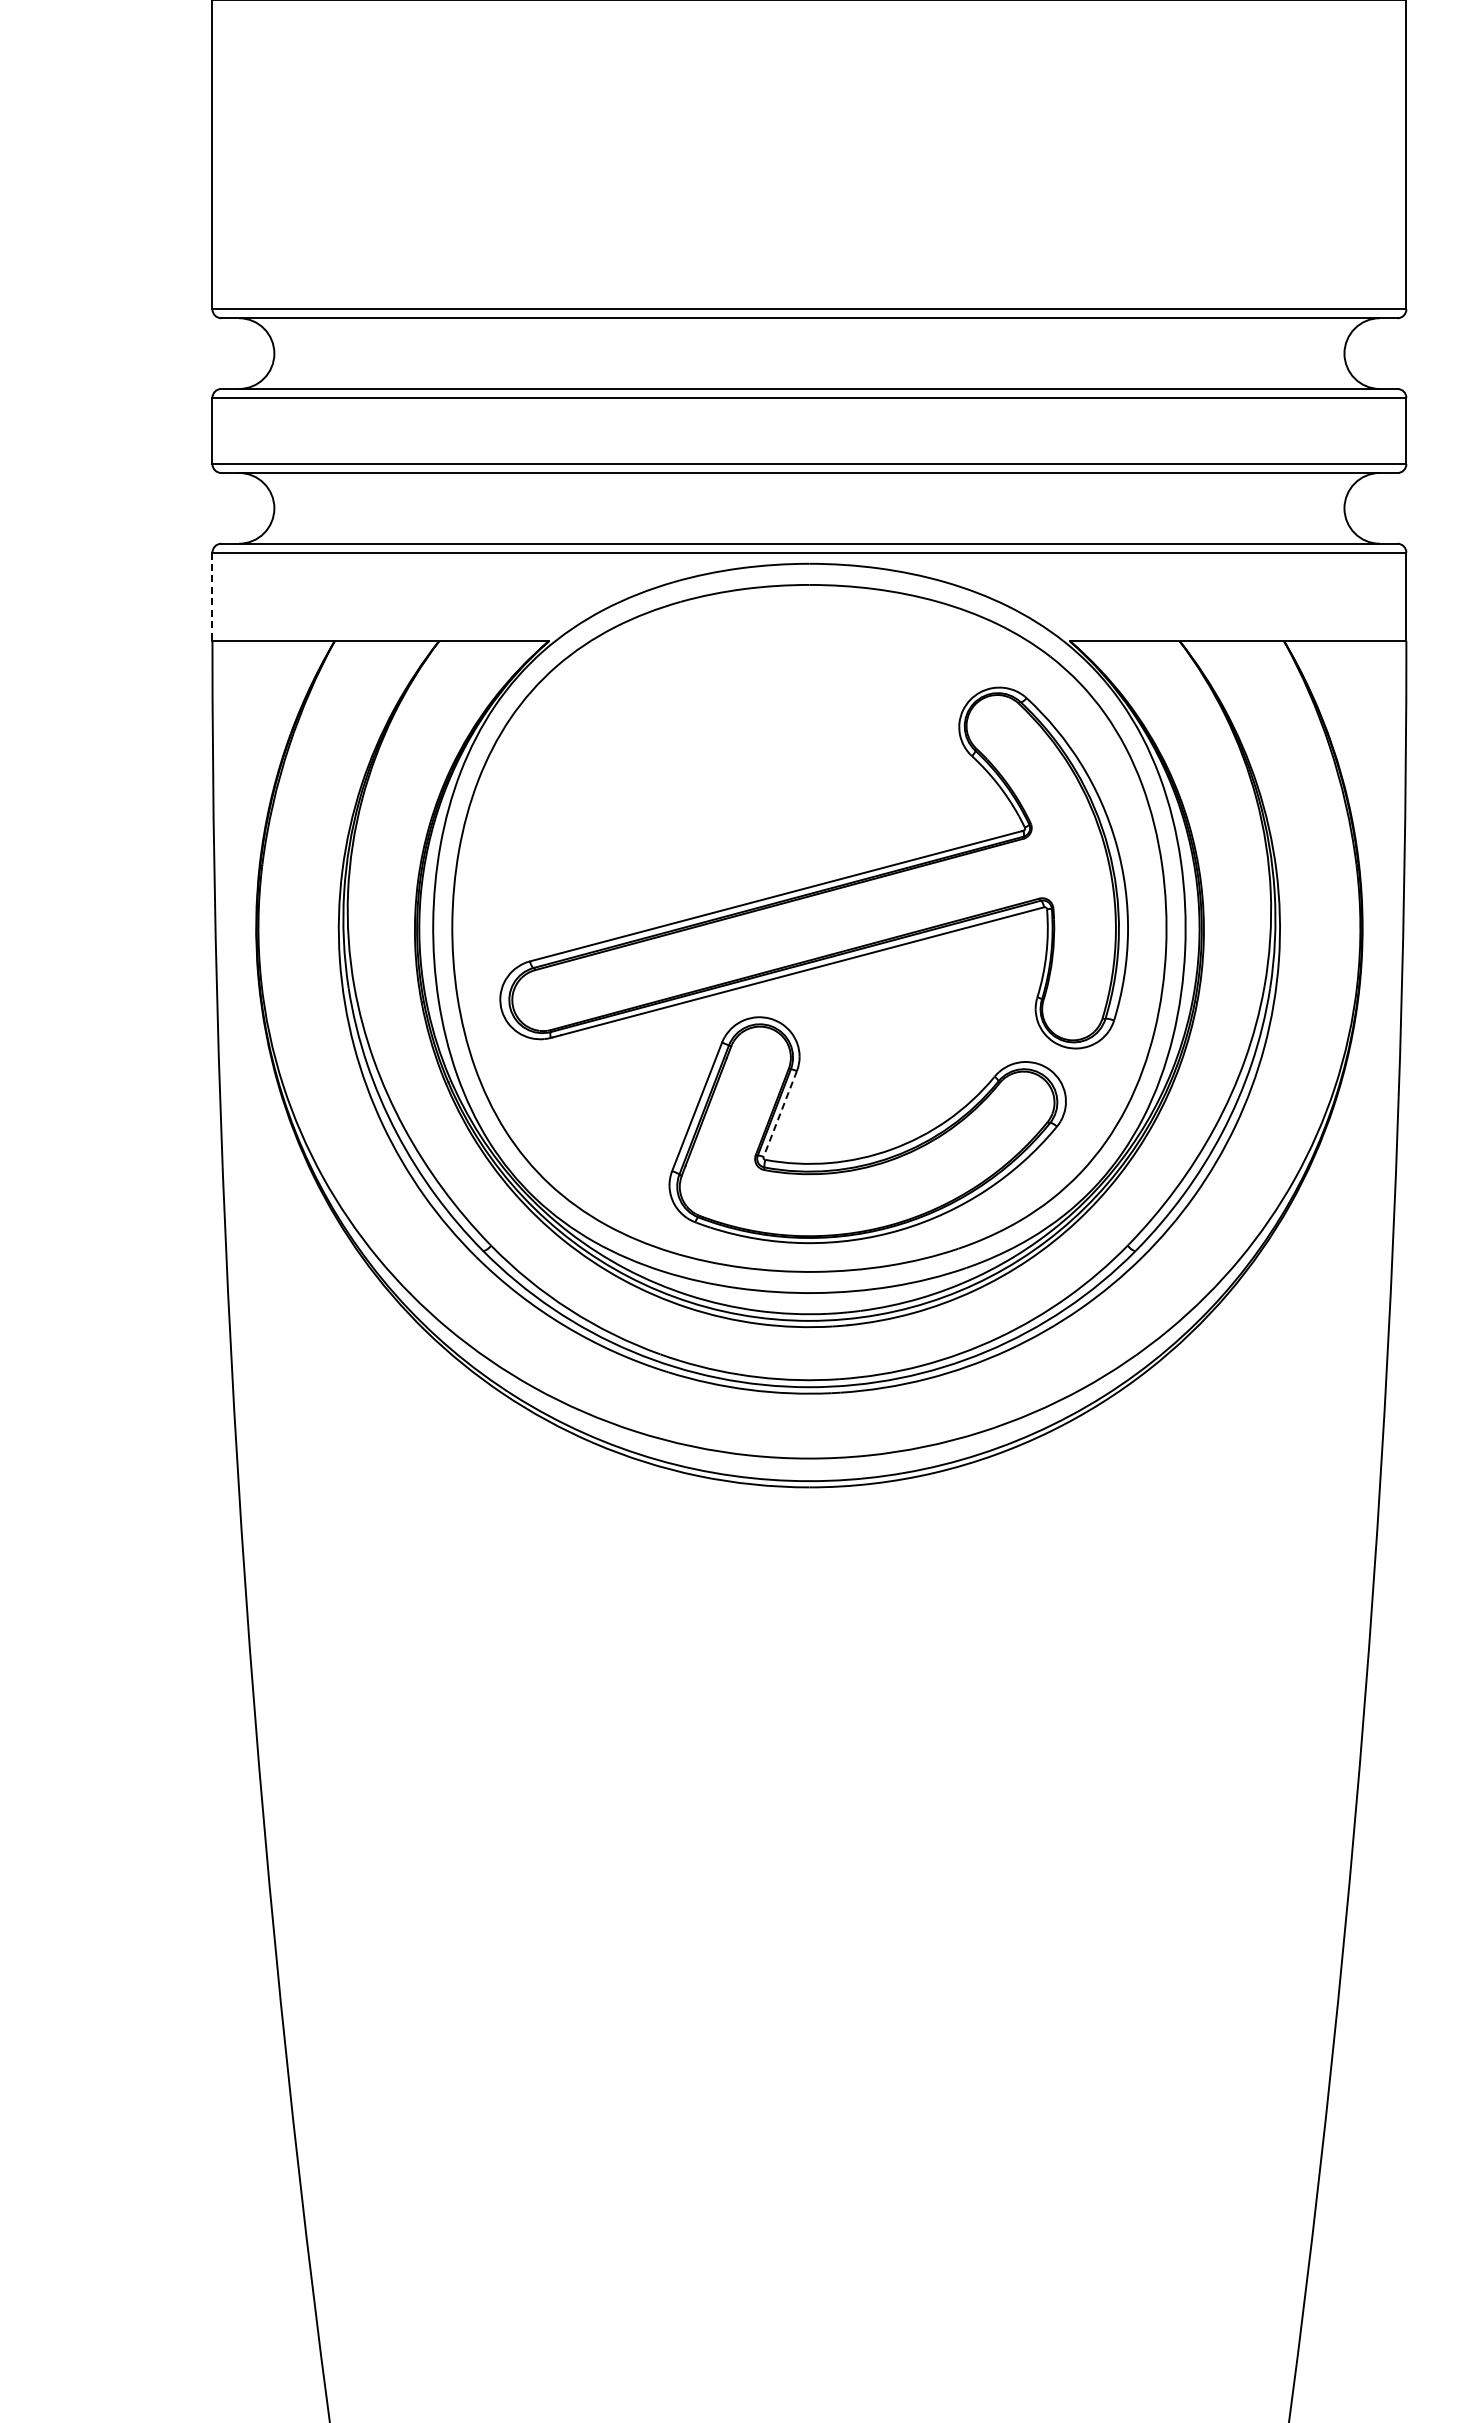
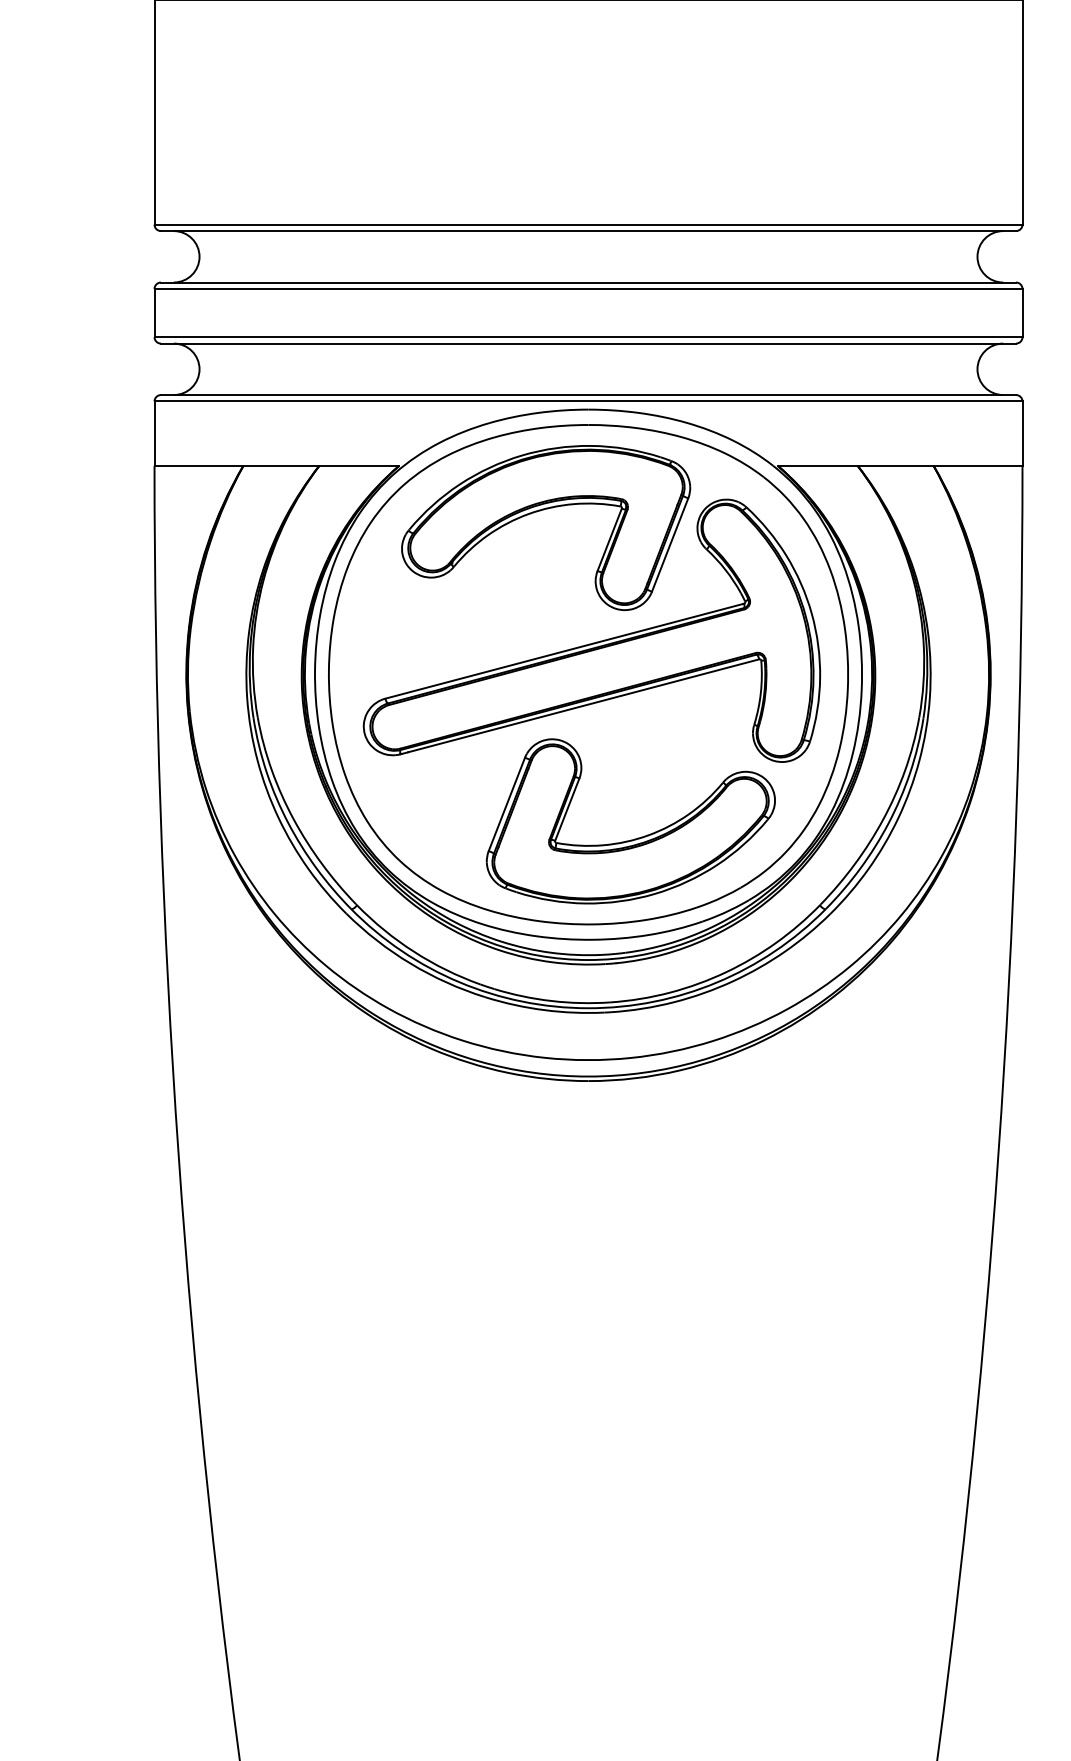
line: (212, 597) -> (154, 434), dashed -> solid
part: (743, 703) -> (540, 511), added
line: (780, 1114) -> (567, 809), dashed -> solid

